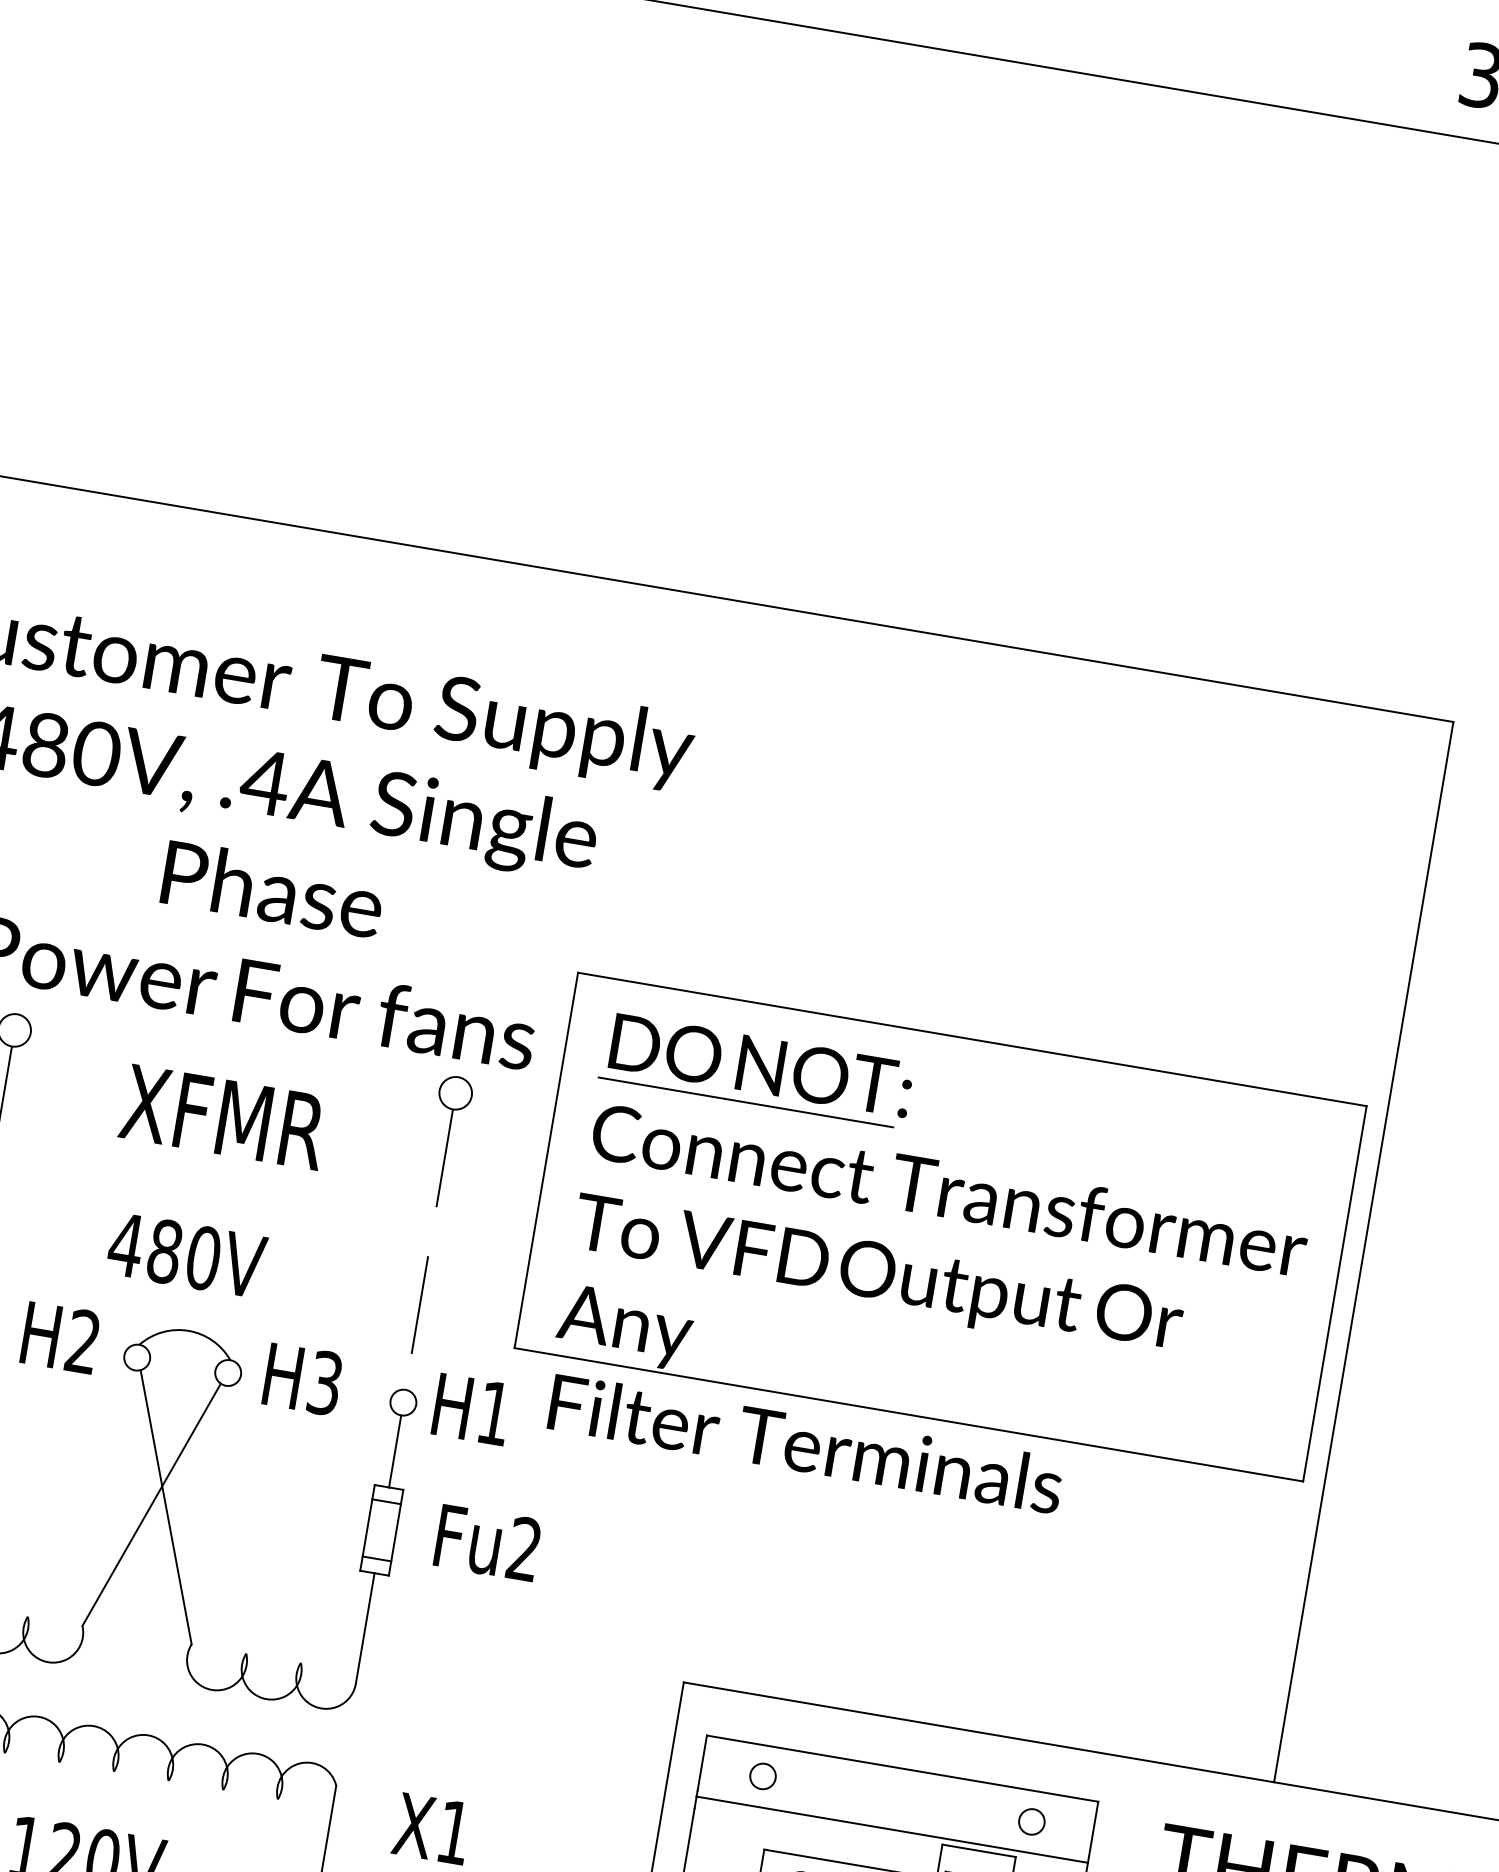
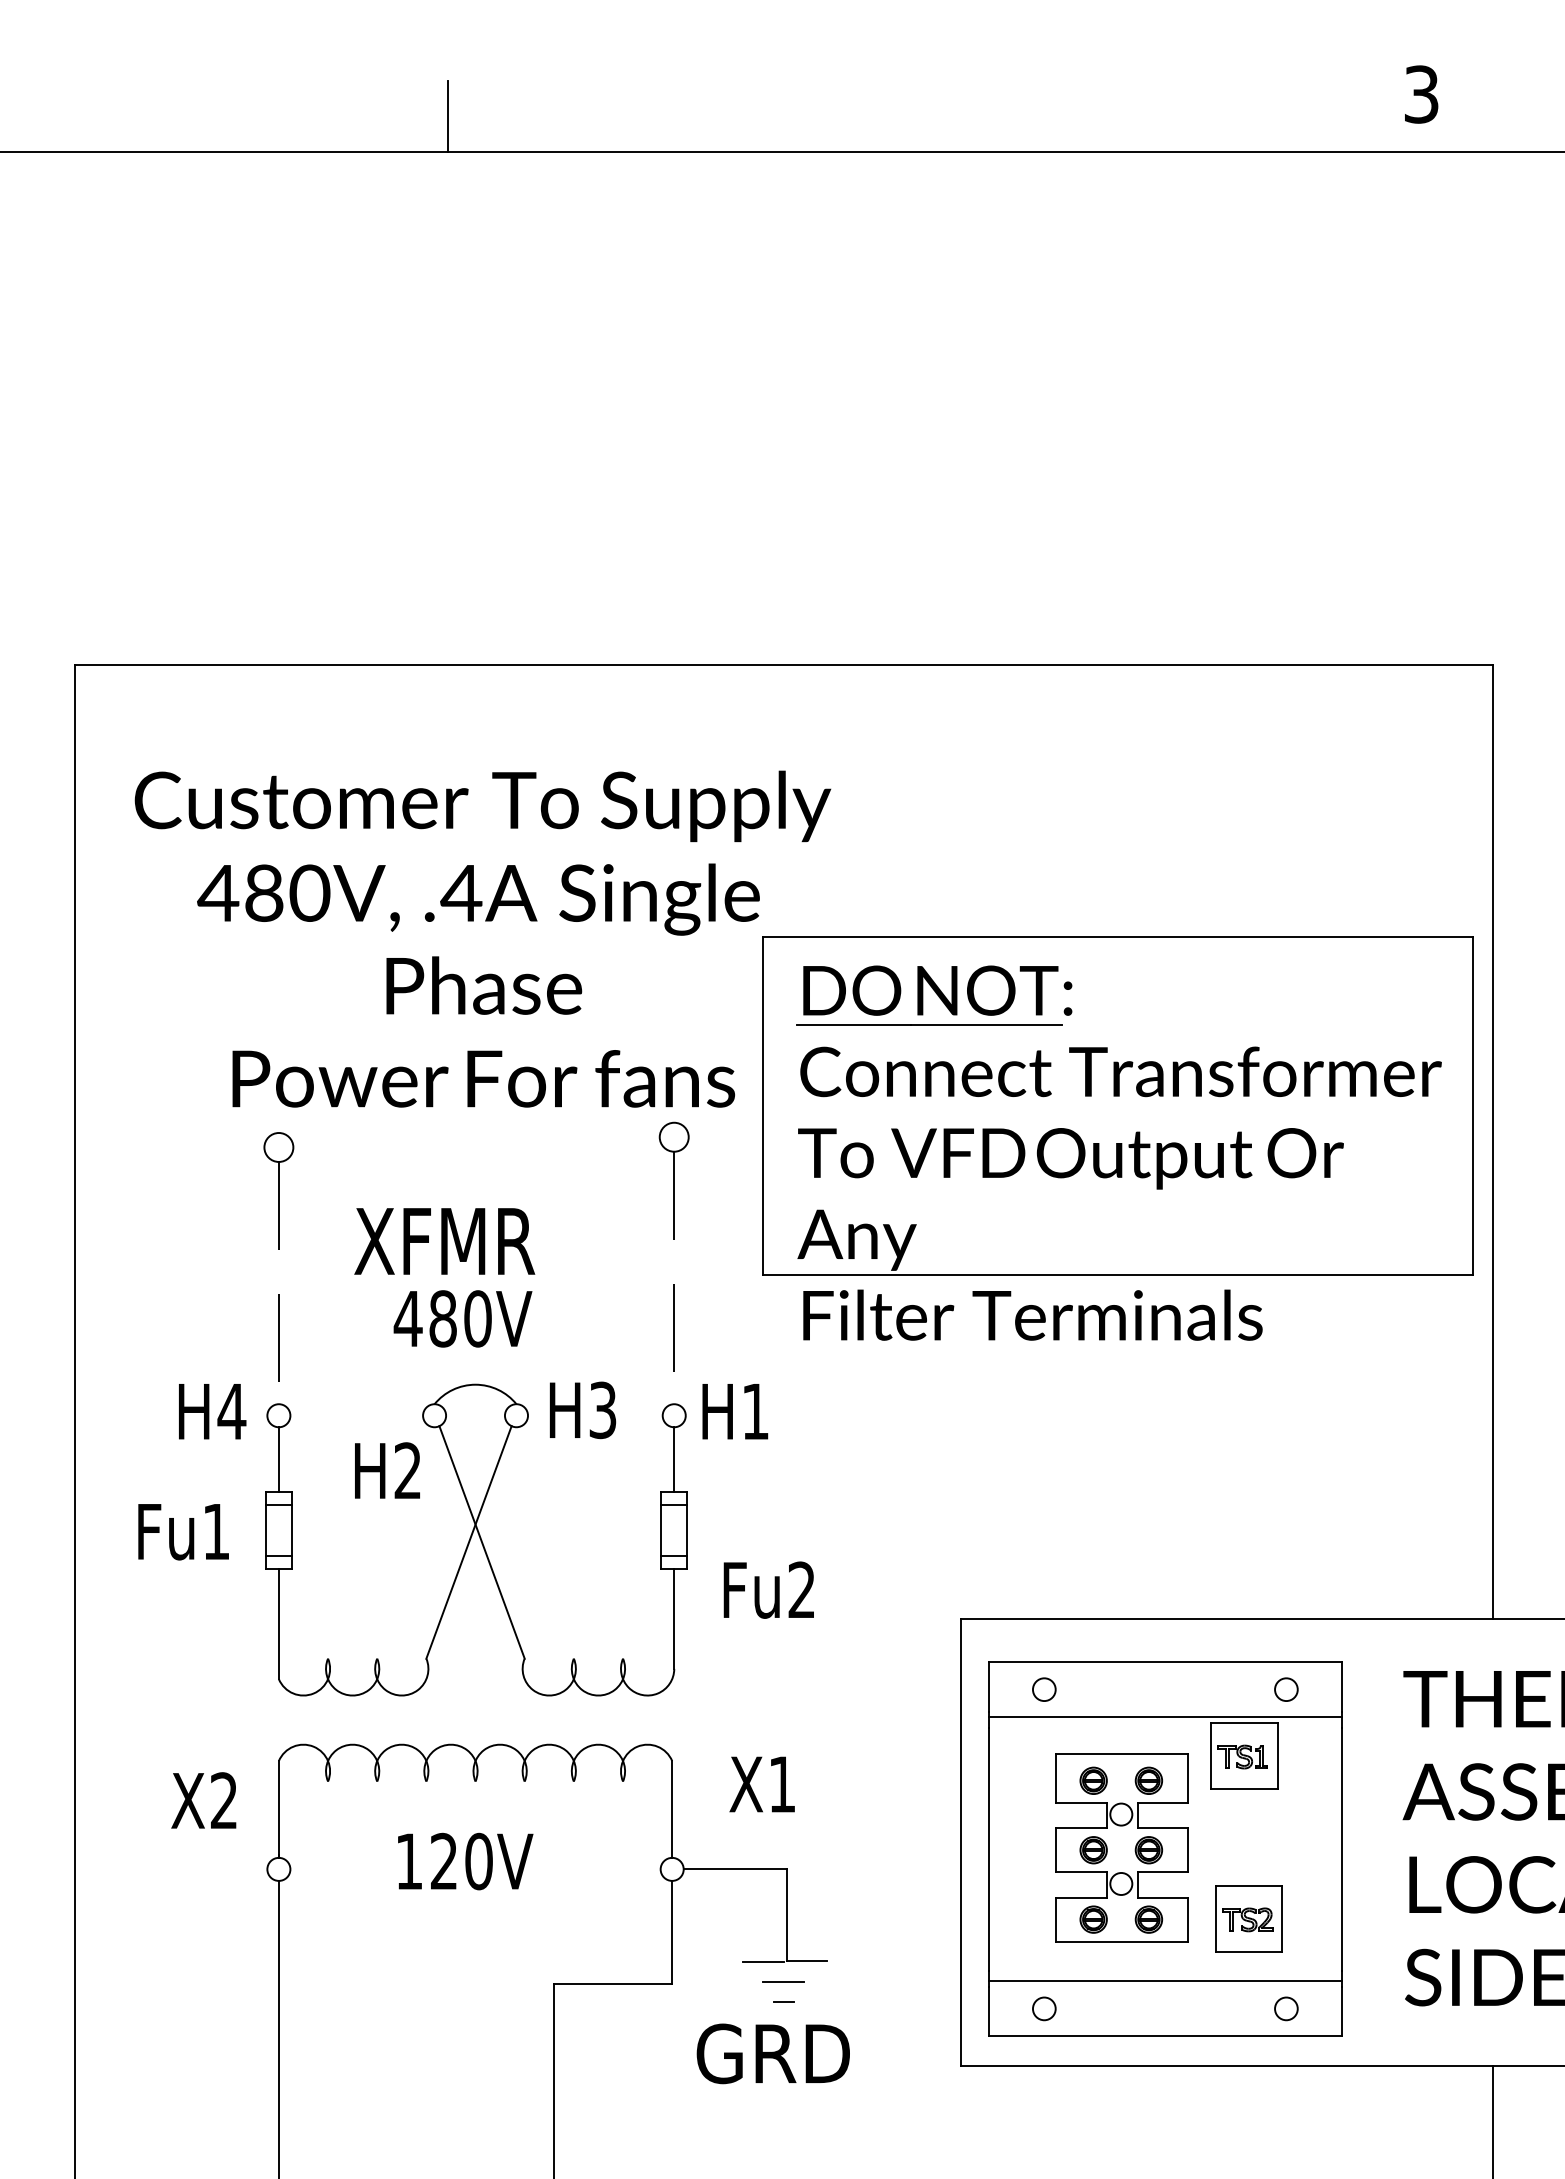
text: (223, 1117) -> (444, 1241), moved
part: (933, 1263) -> (1117, 1138), moved
text: (60, 1337) -> (387, 1470), moved
text: (487, 1542) -> (768, 1589), moved

